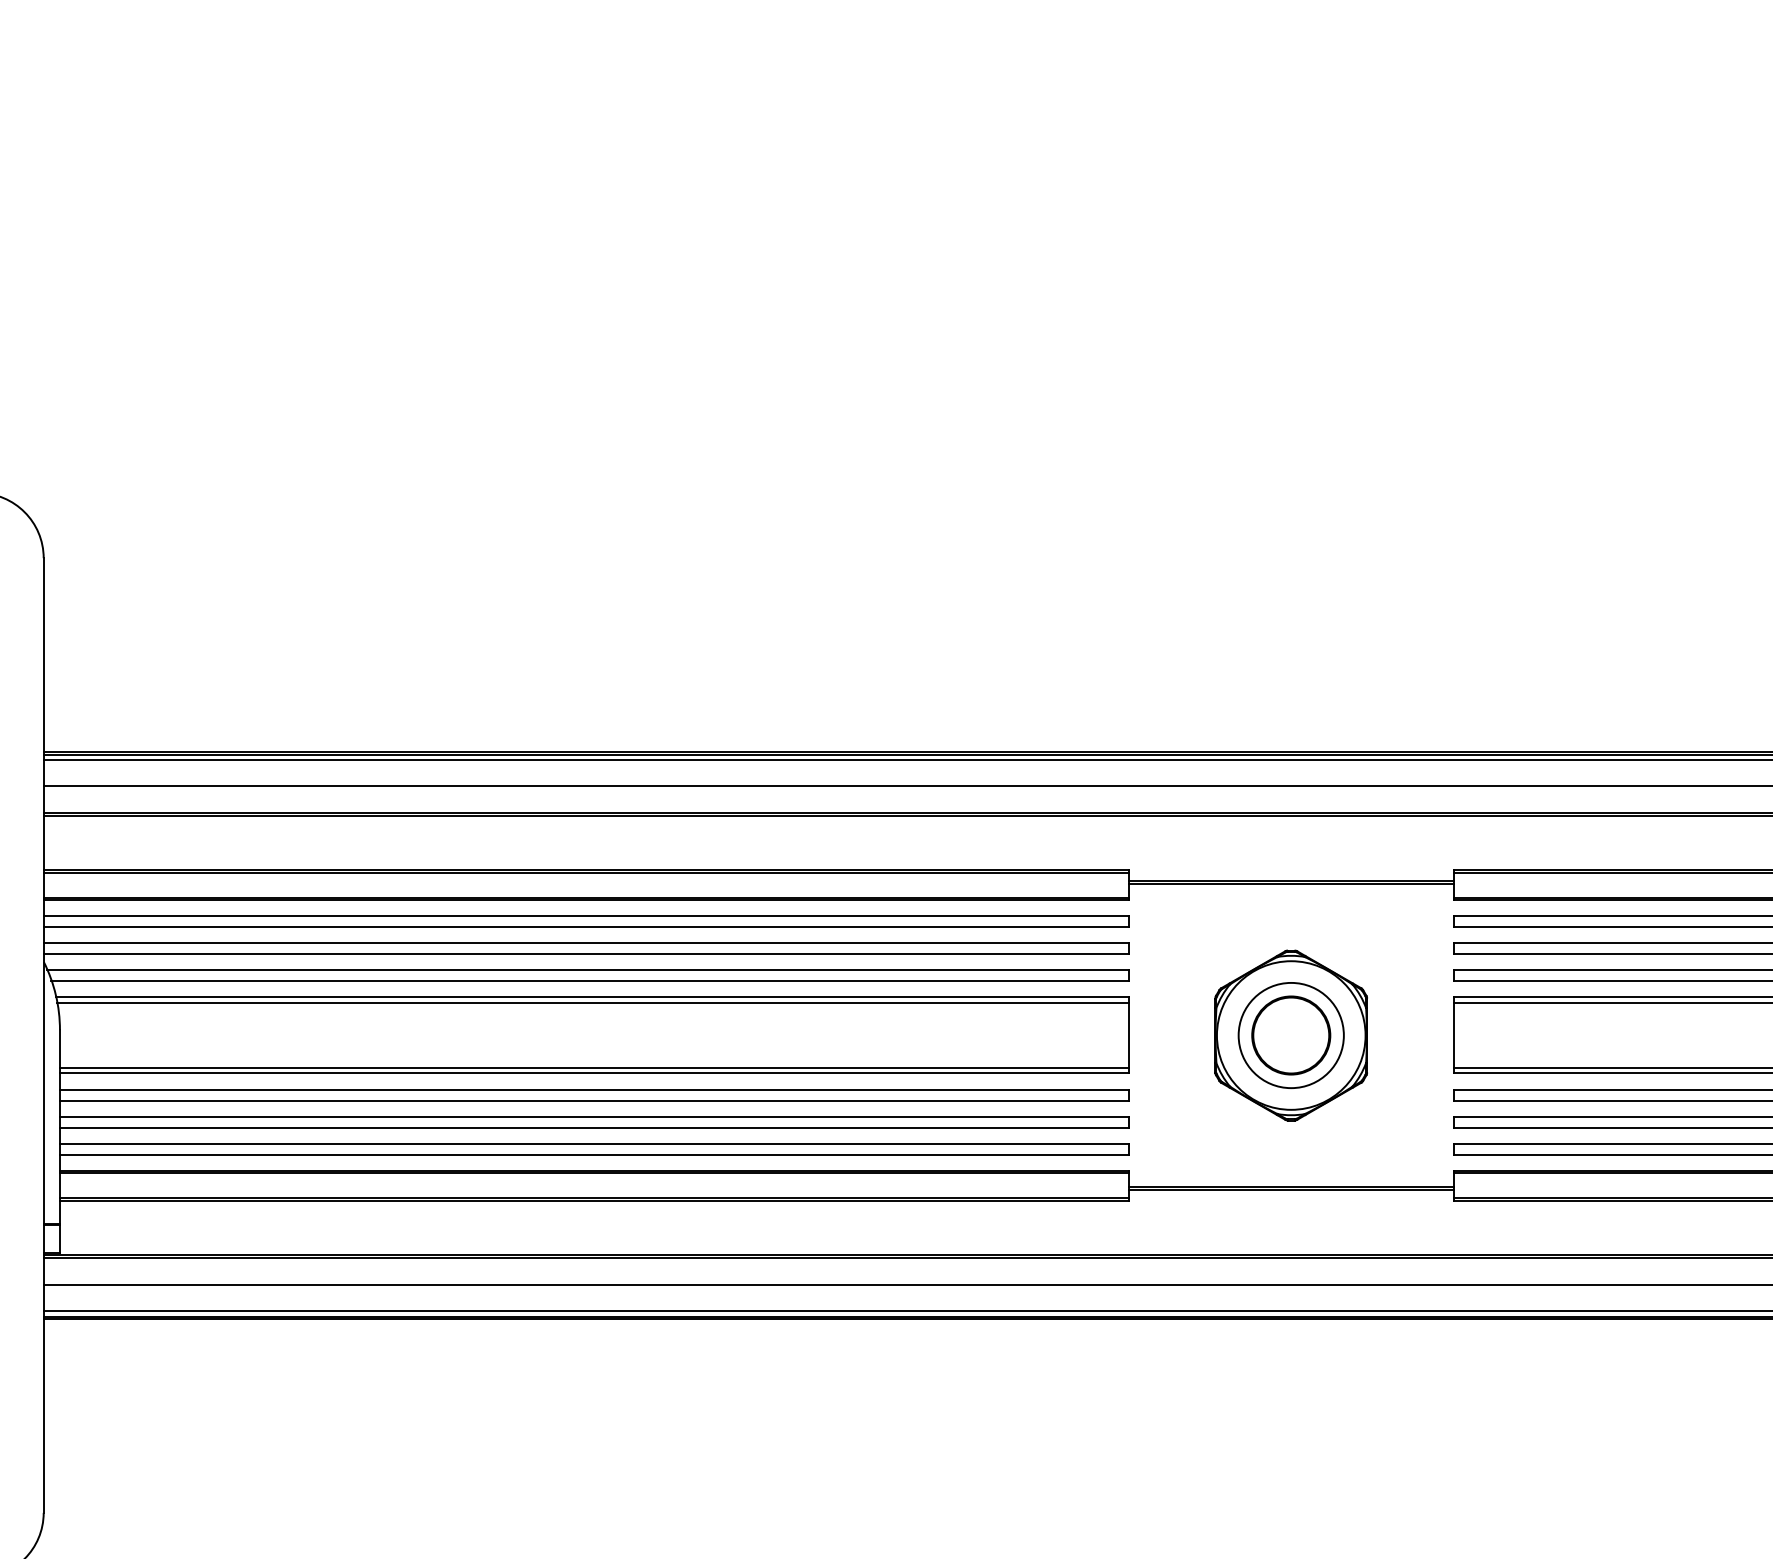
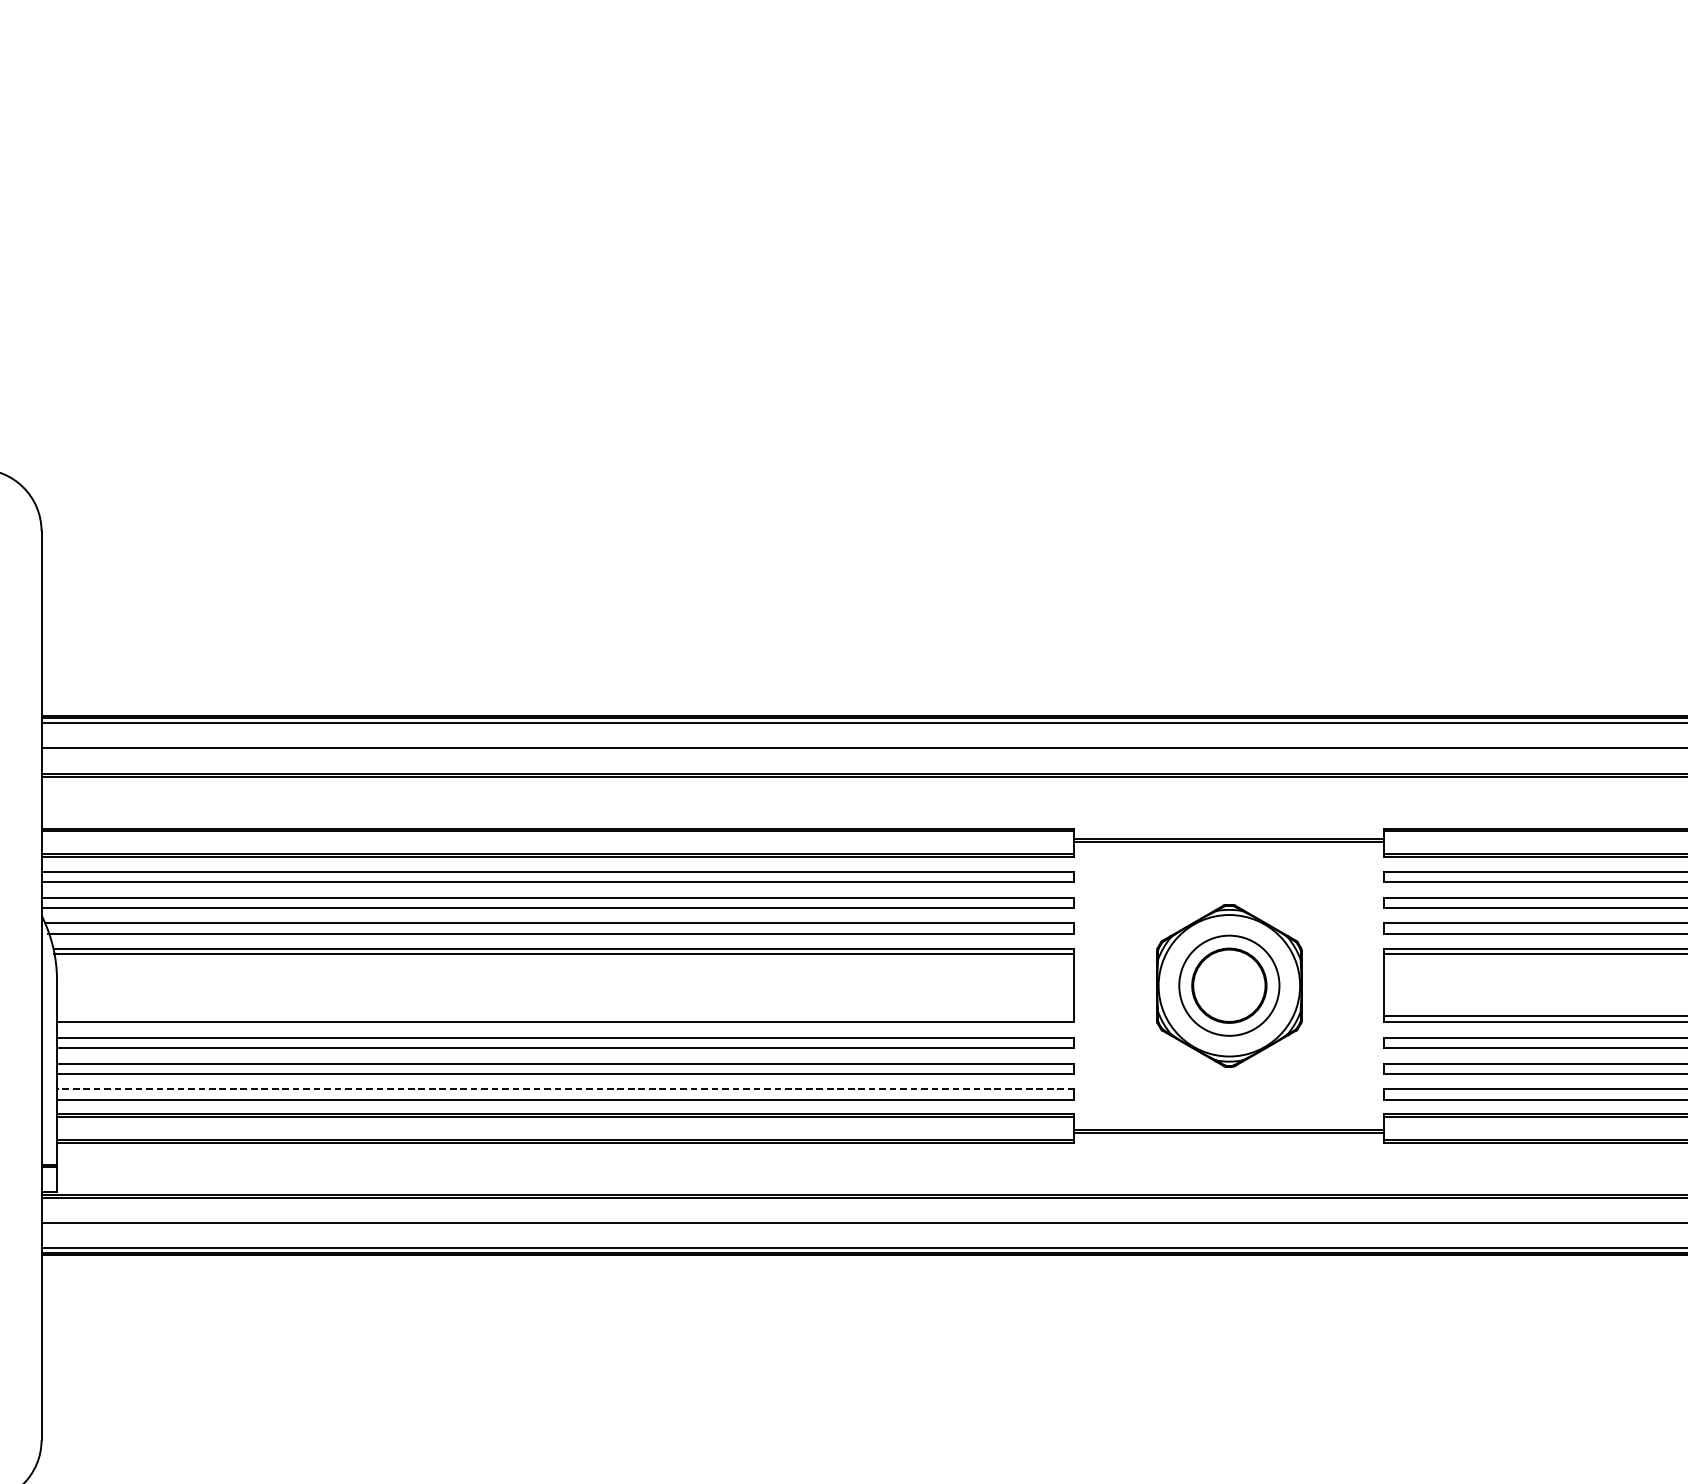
line: (593, 1067) -> (565, 1016), removed
line: (593, 1144) -> (565, 1089), solid -> dashed

